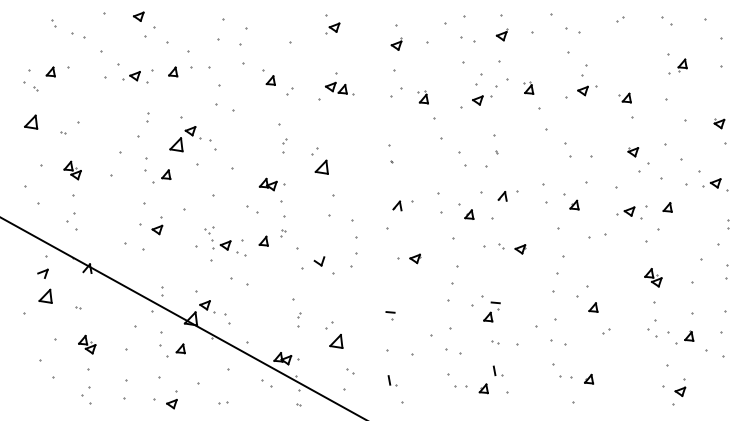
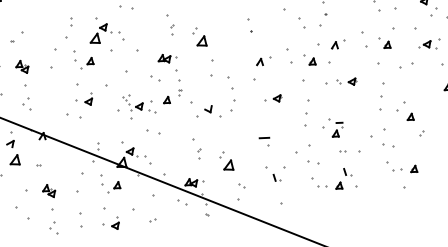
part: (390, 315) -> (264, 141), size x1.6
part: (392, 380) -> (276, 177), moved

